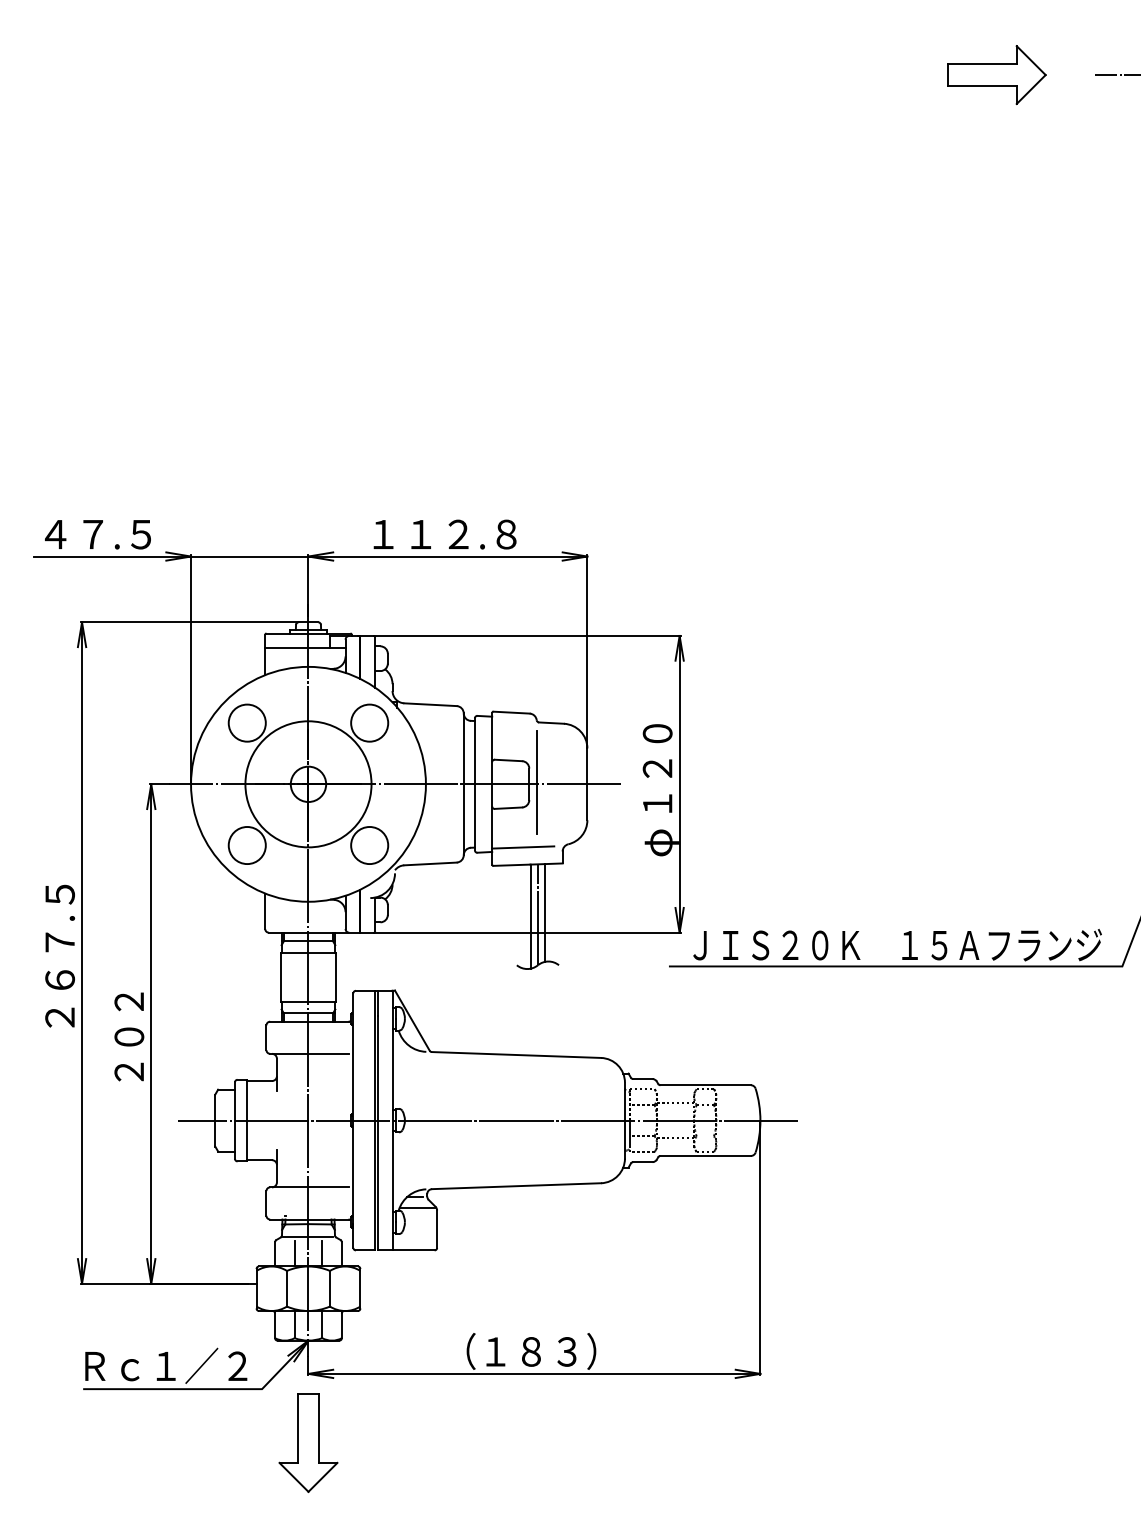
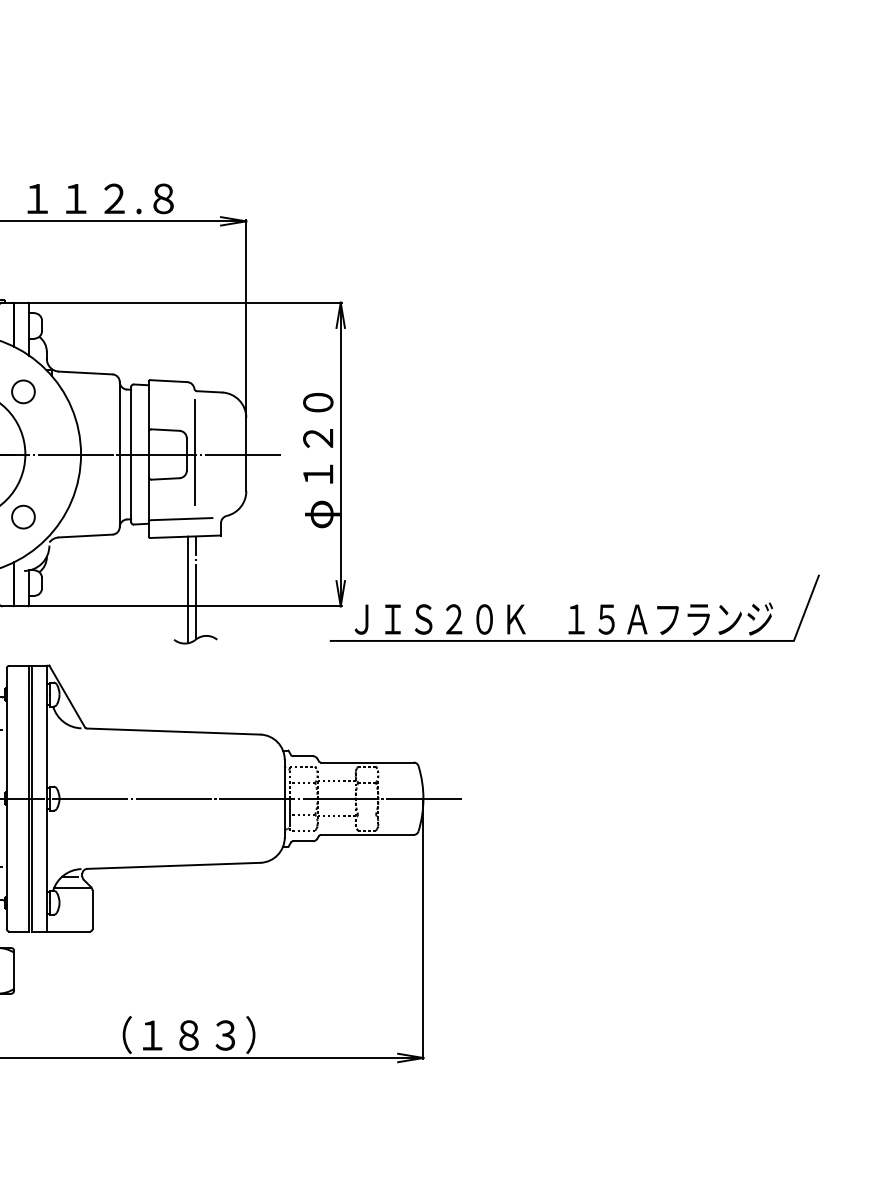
circle: (369, 722) -> (23, 391), size x0.6
circle: (369, 845) -> (23, 517), size x0.6
line: (545, 912) -> (203, 585), removed

